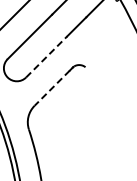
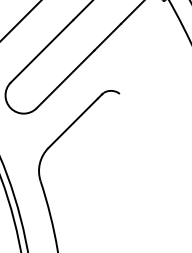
line: (47, 56) -> (66, 78), dashed -> solid
line: (52, 88) -> (73, 123), dashed -> solid

